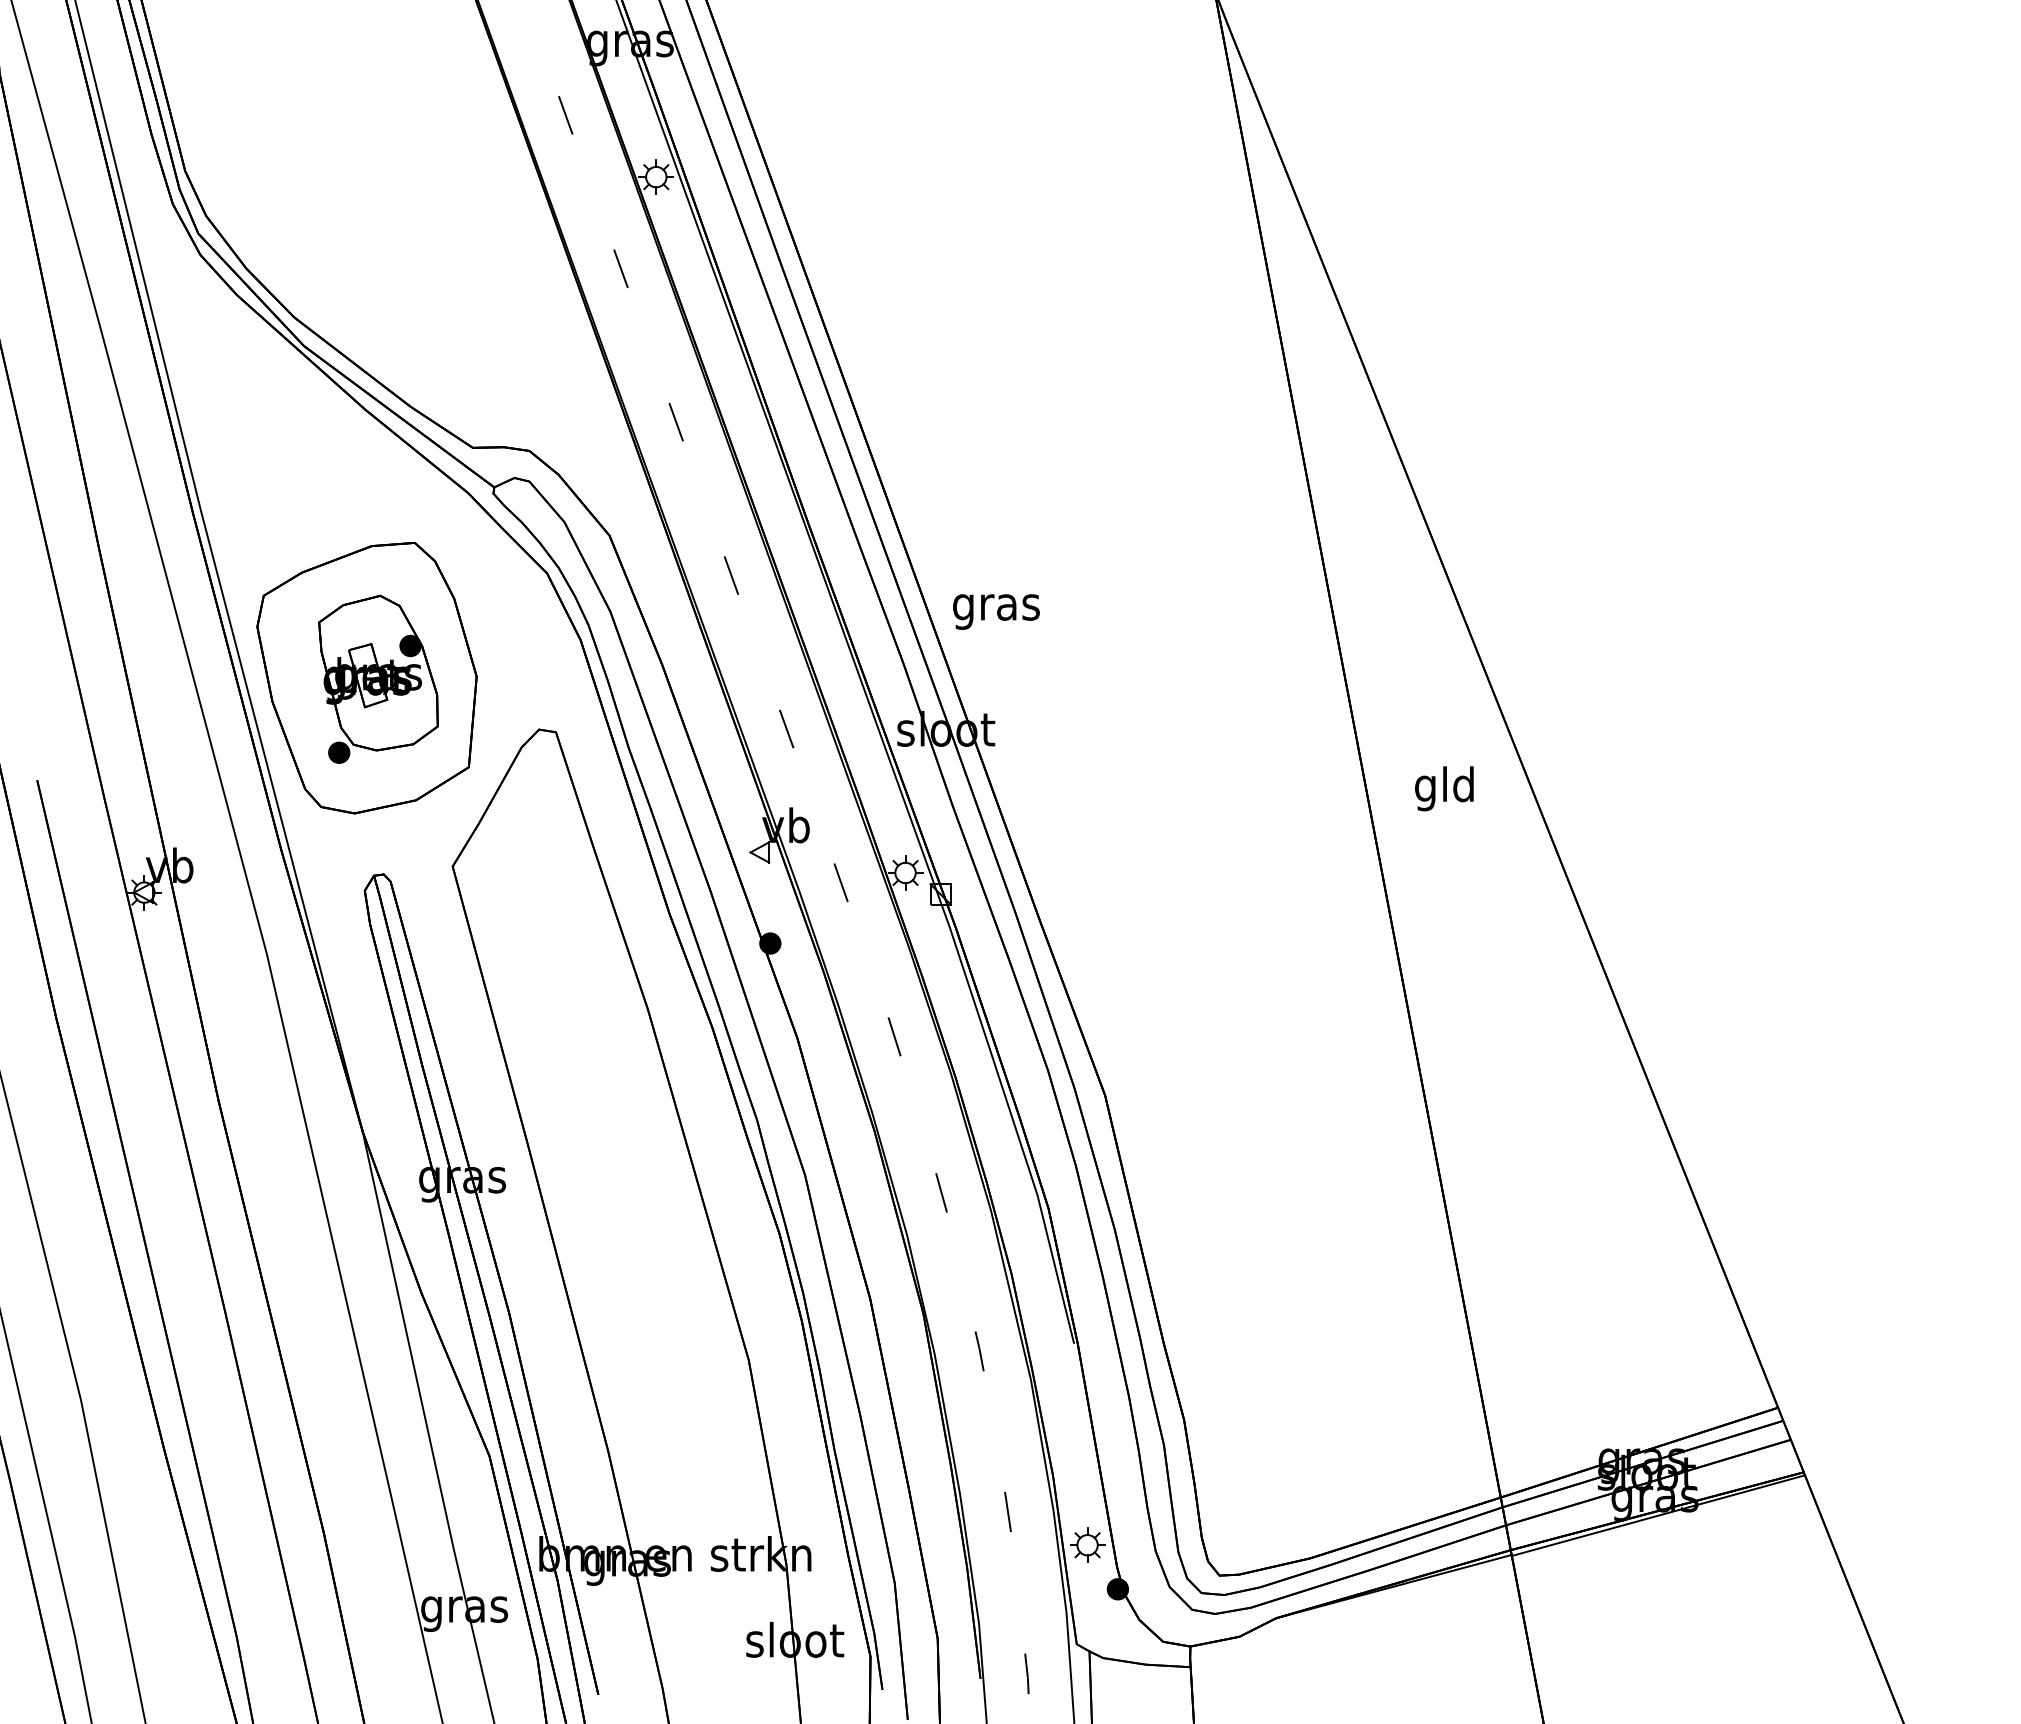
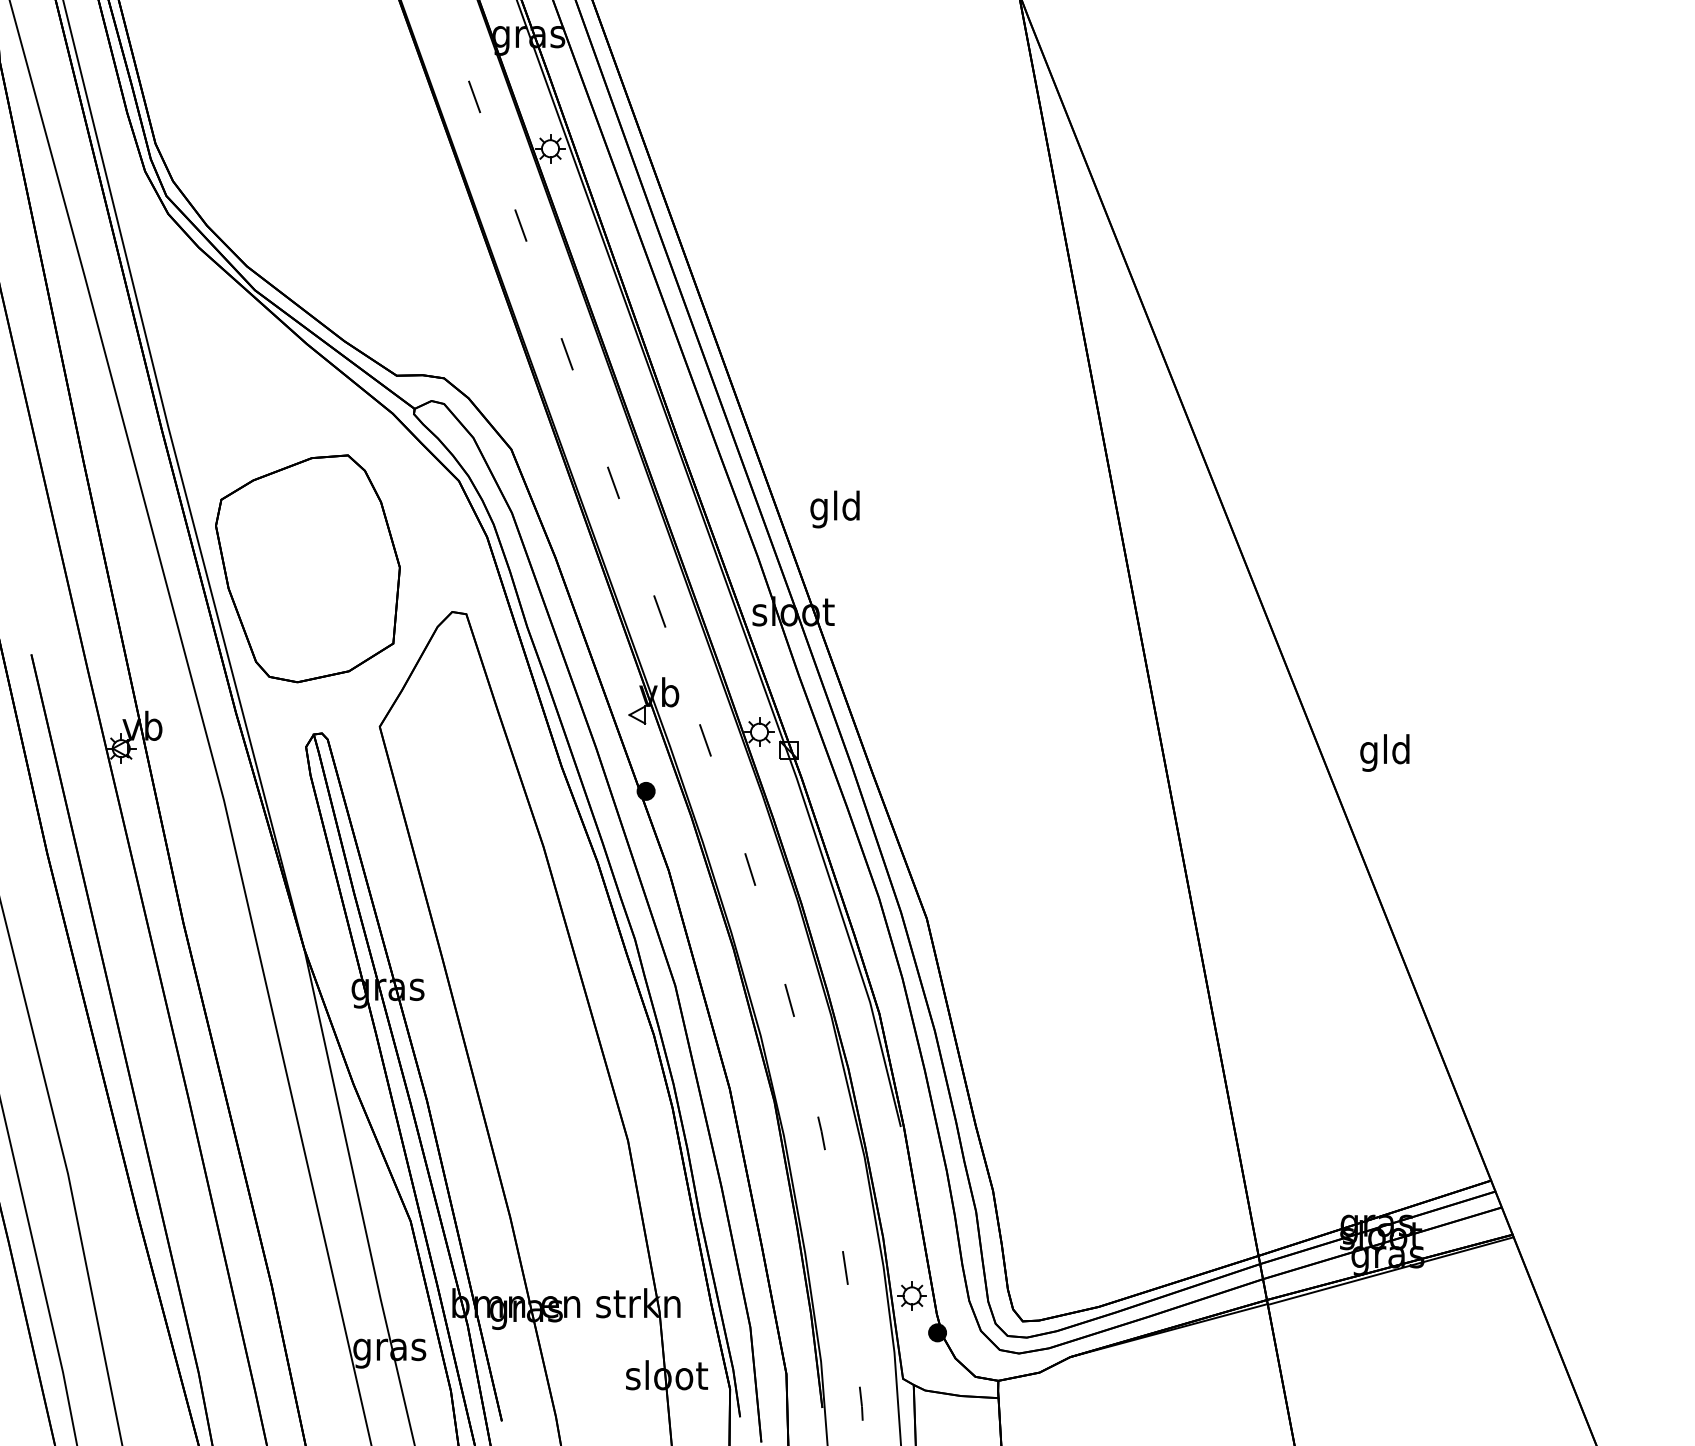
text: (996, 606) -> (835, 508), gras -> gld
part: (378, 678) -> (317, 569), removed
text: (1444, 788) -> (1384, 752), moved

